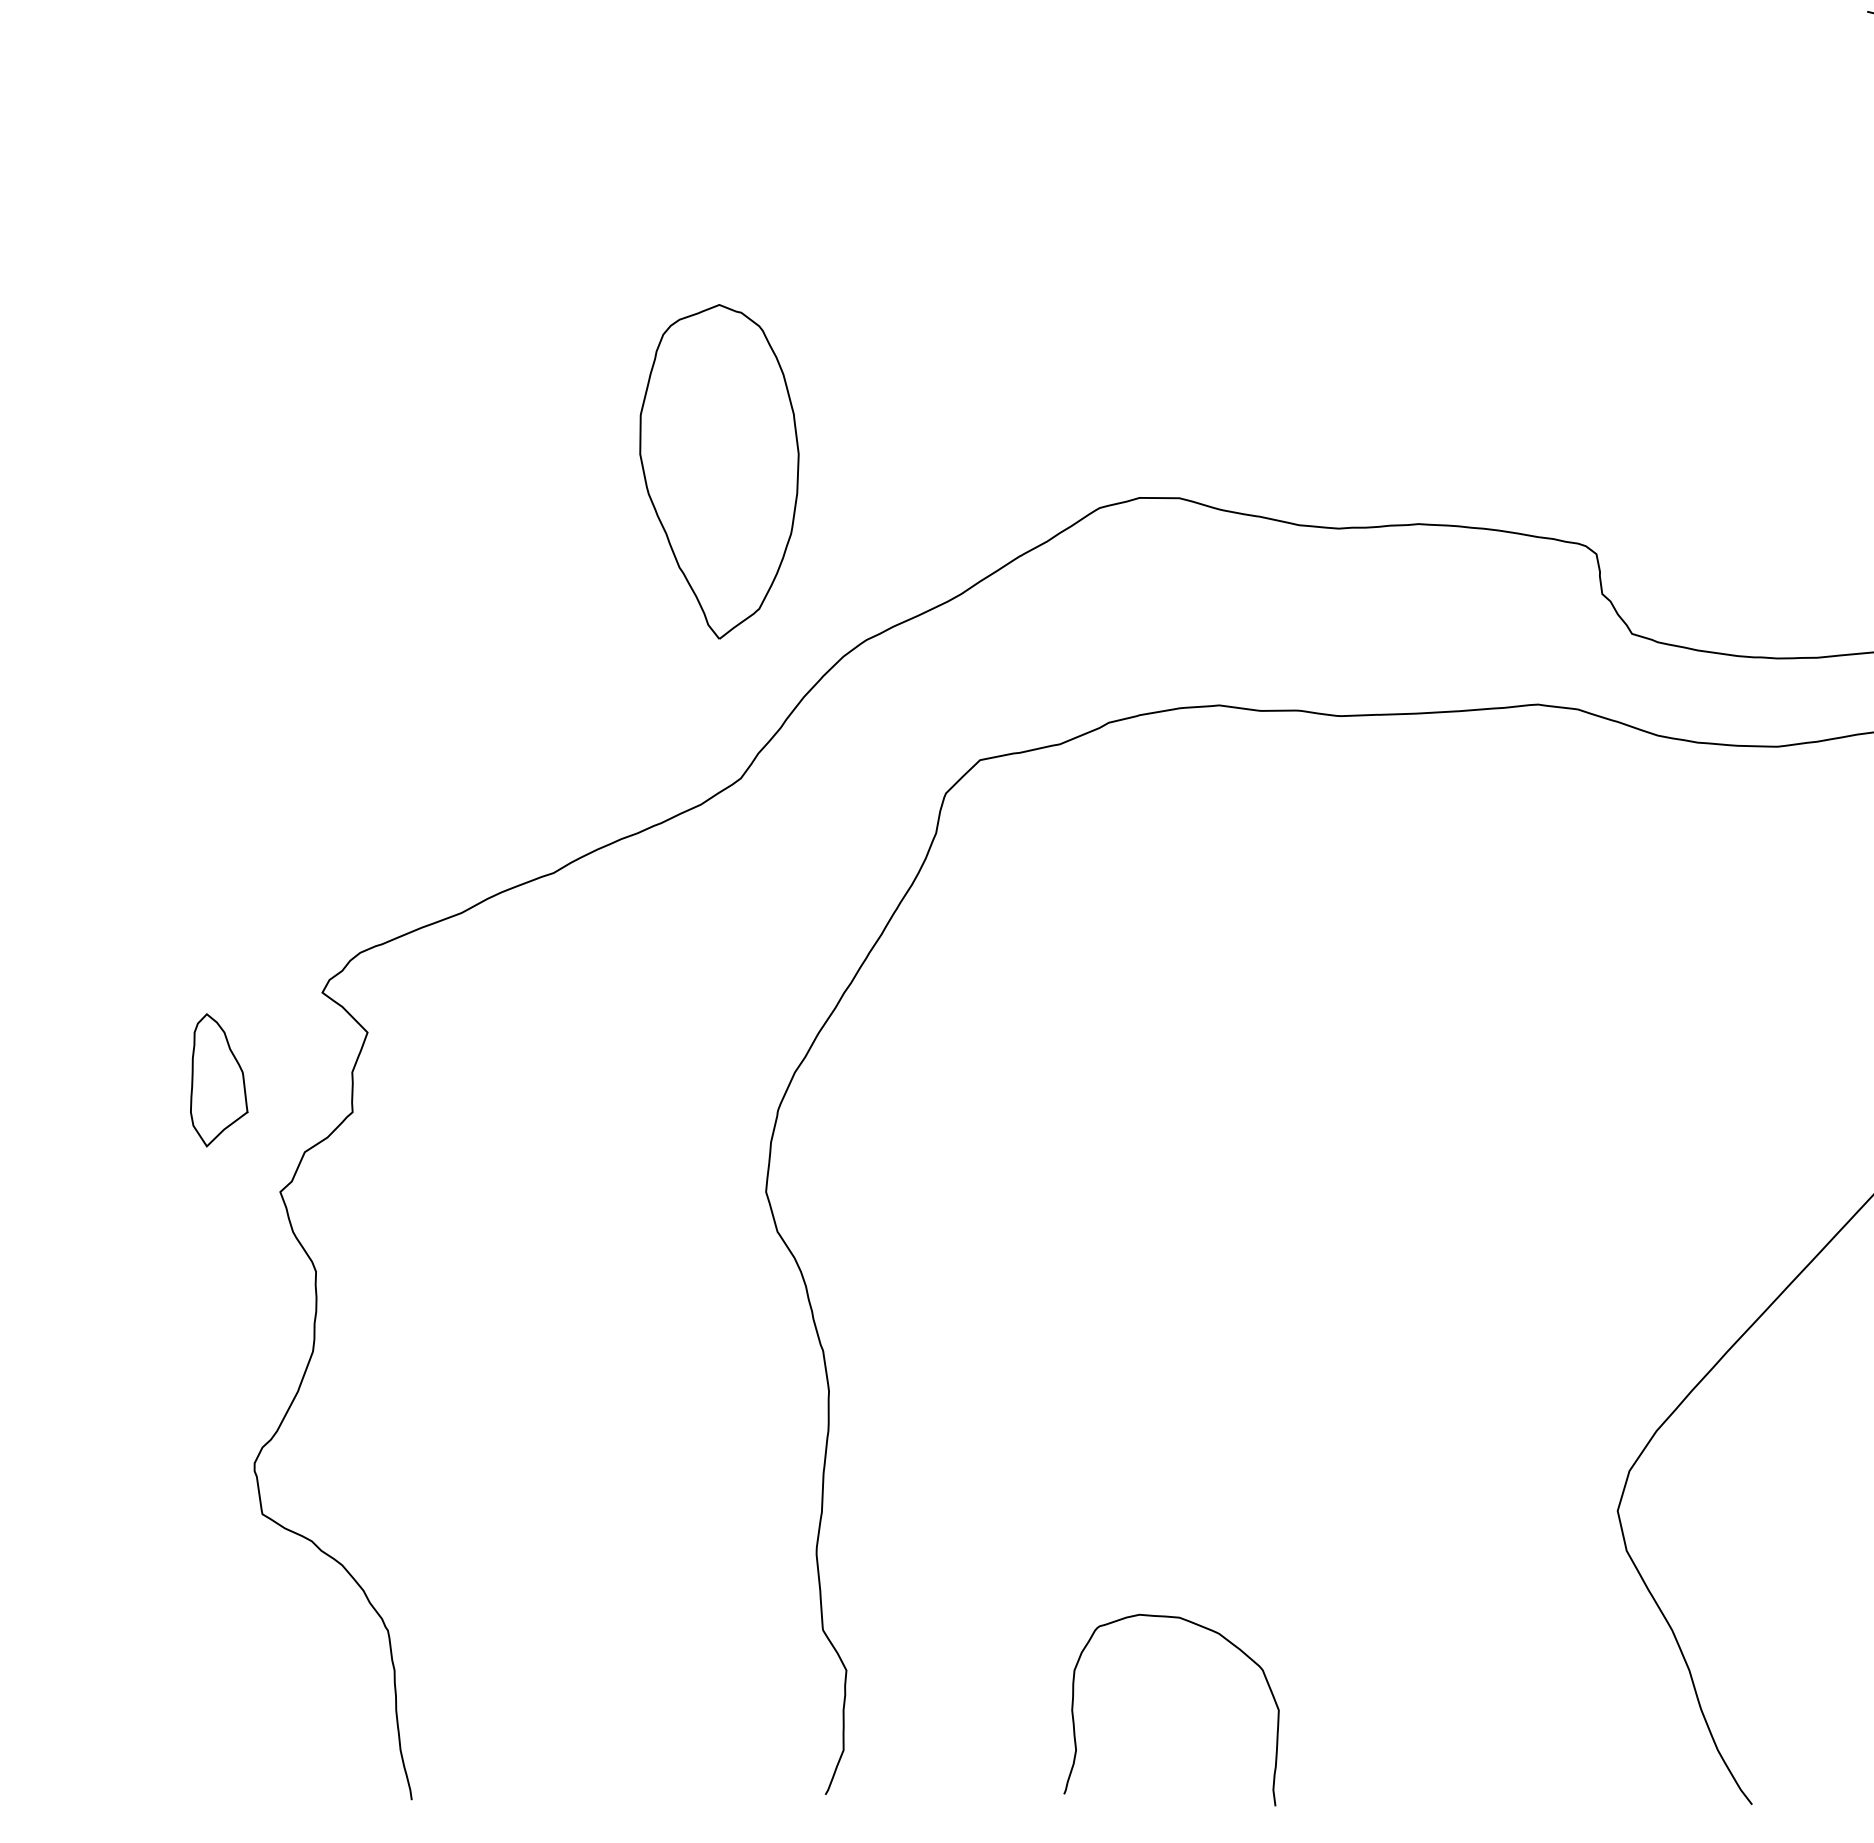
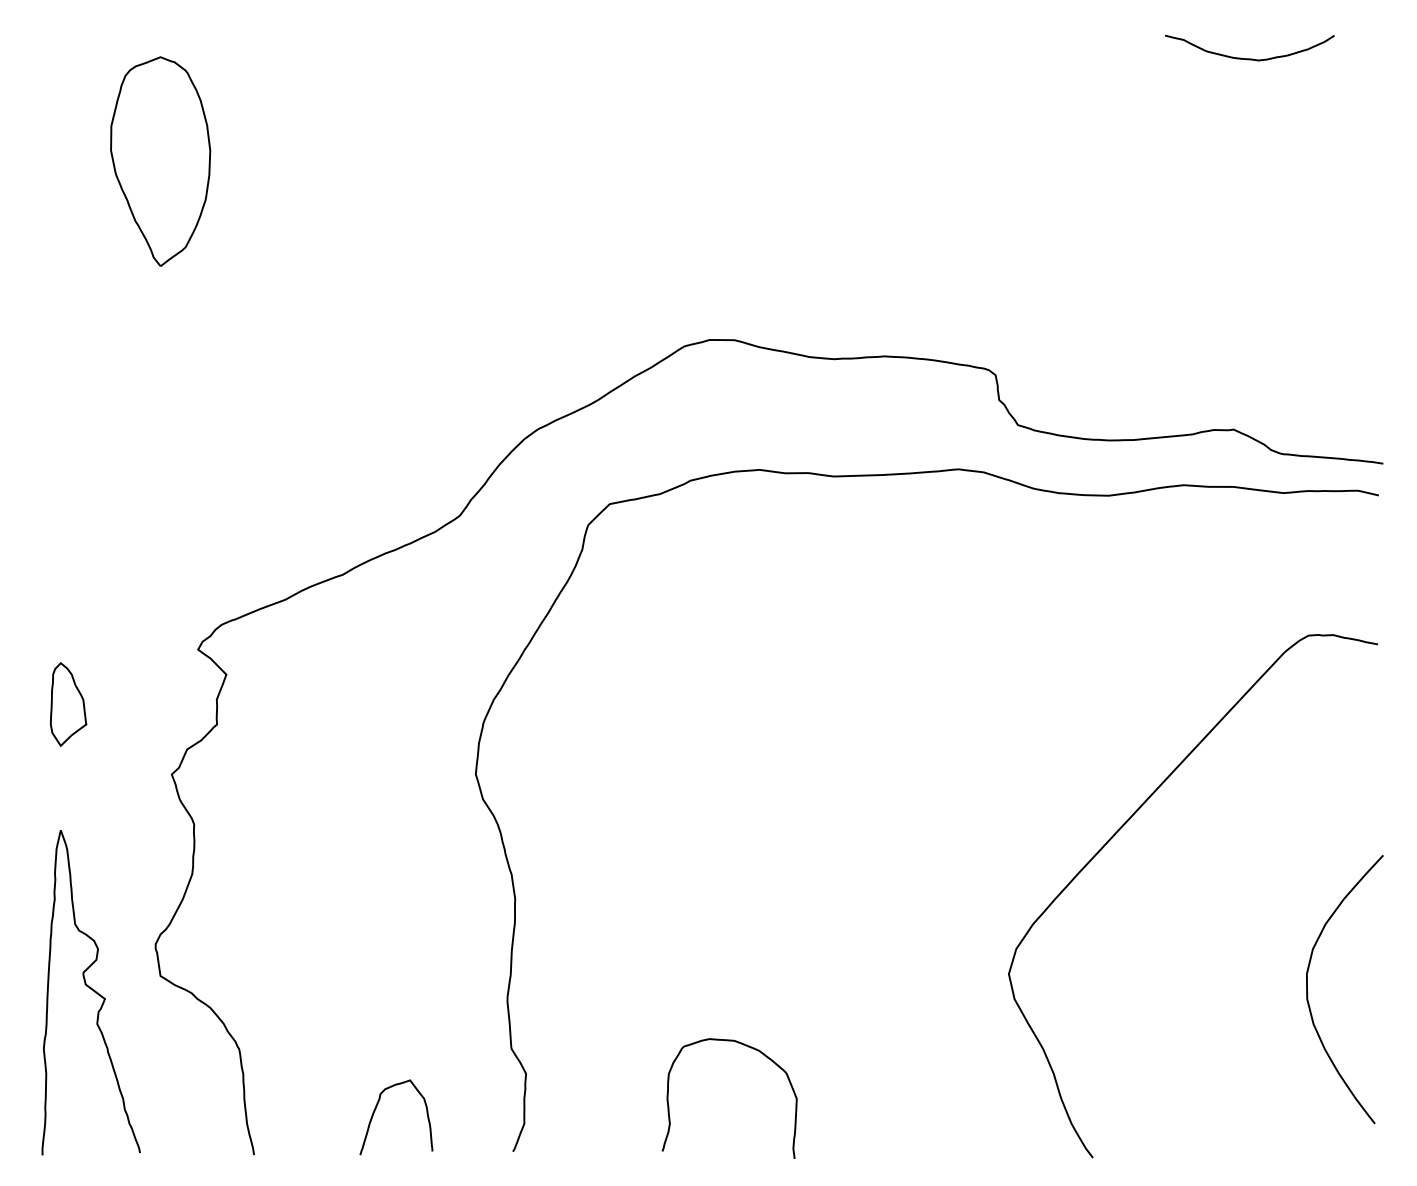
part: (719, 471) -> (160, 161), moved
part: (219, 1080) -> (68, 704), moved
curve: (153, 1537) -> (92, 990), added
curve: (607, 1727) -> (376, 1109), added

